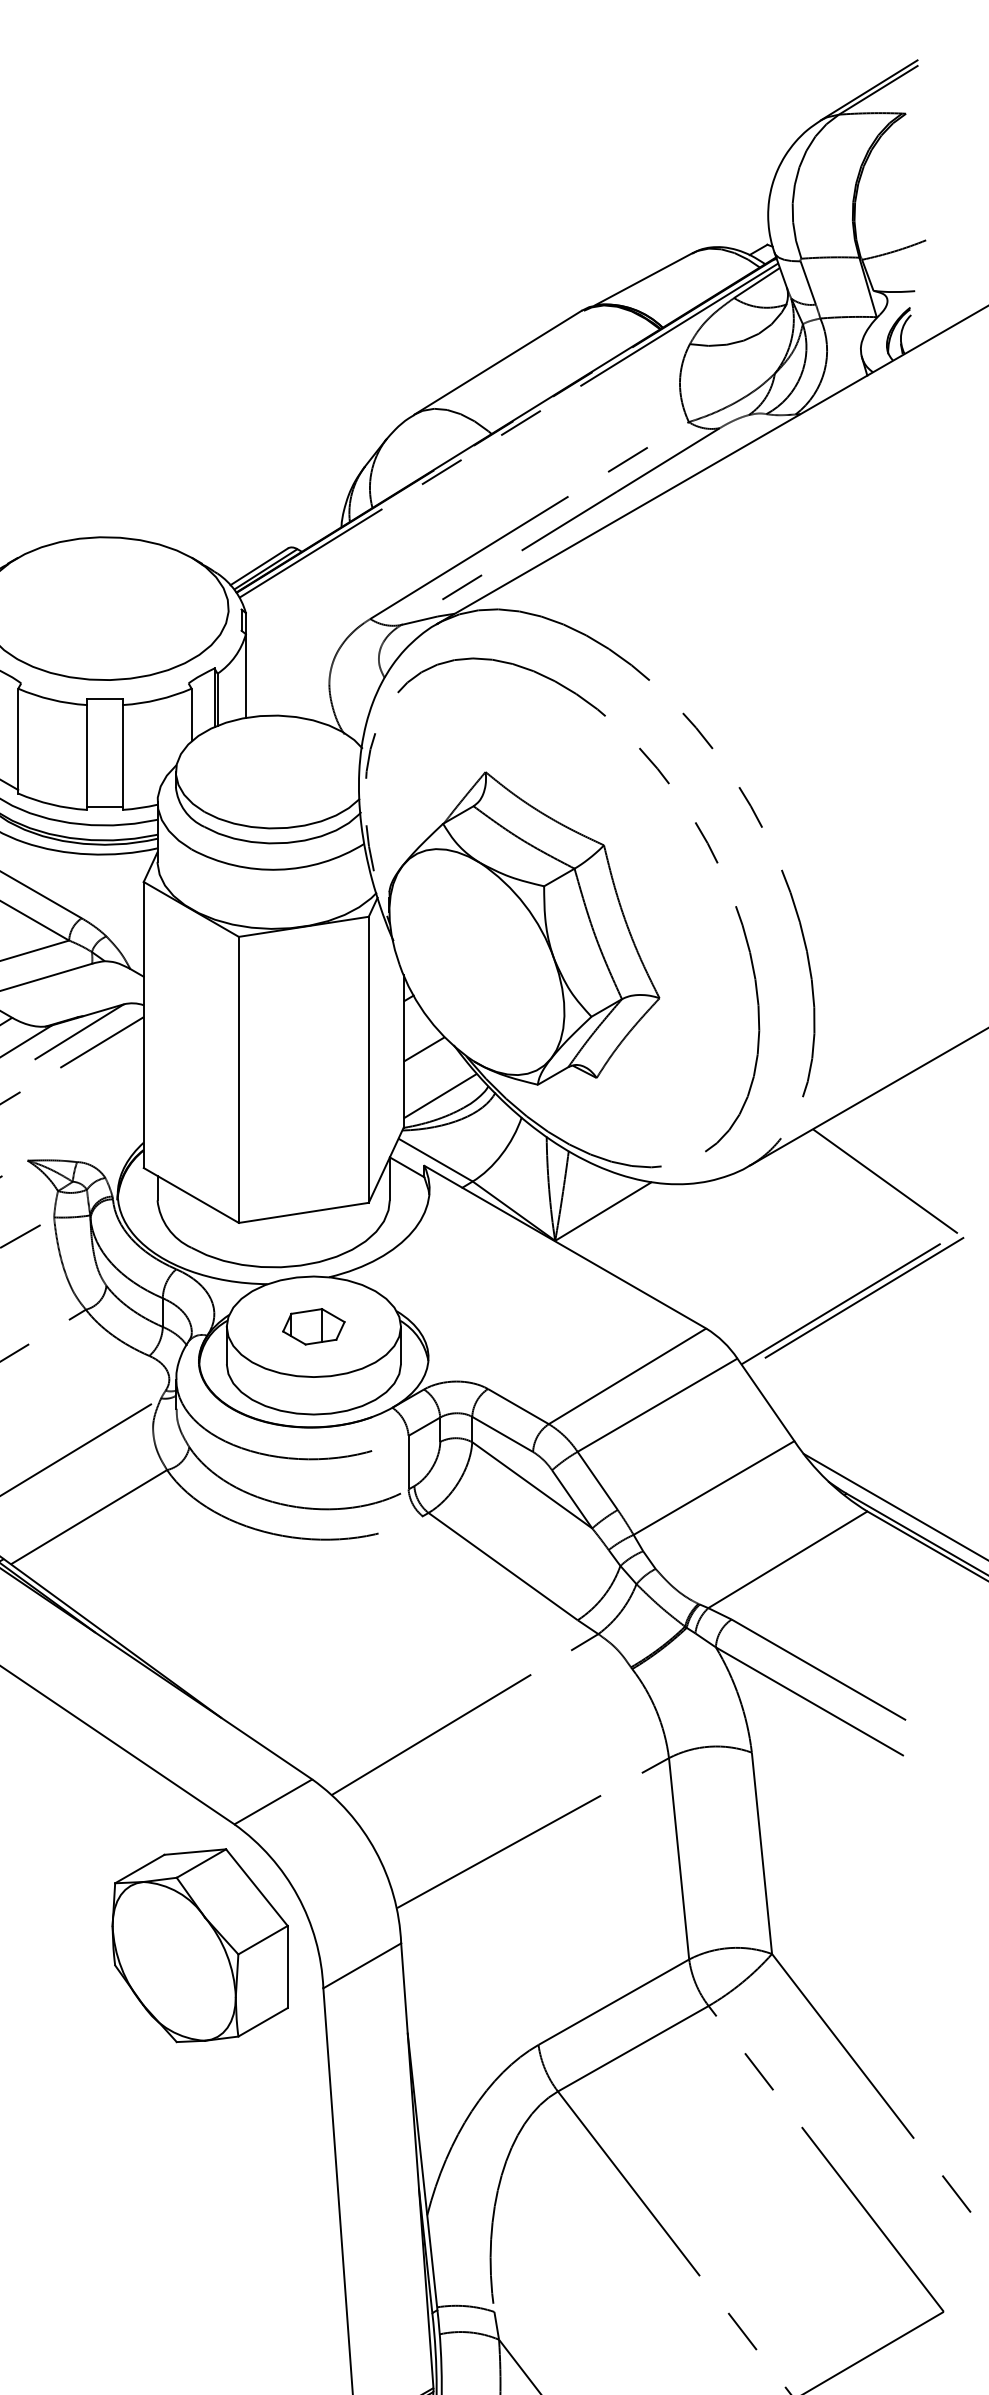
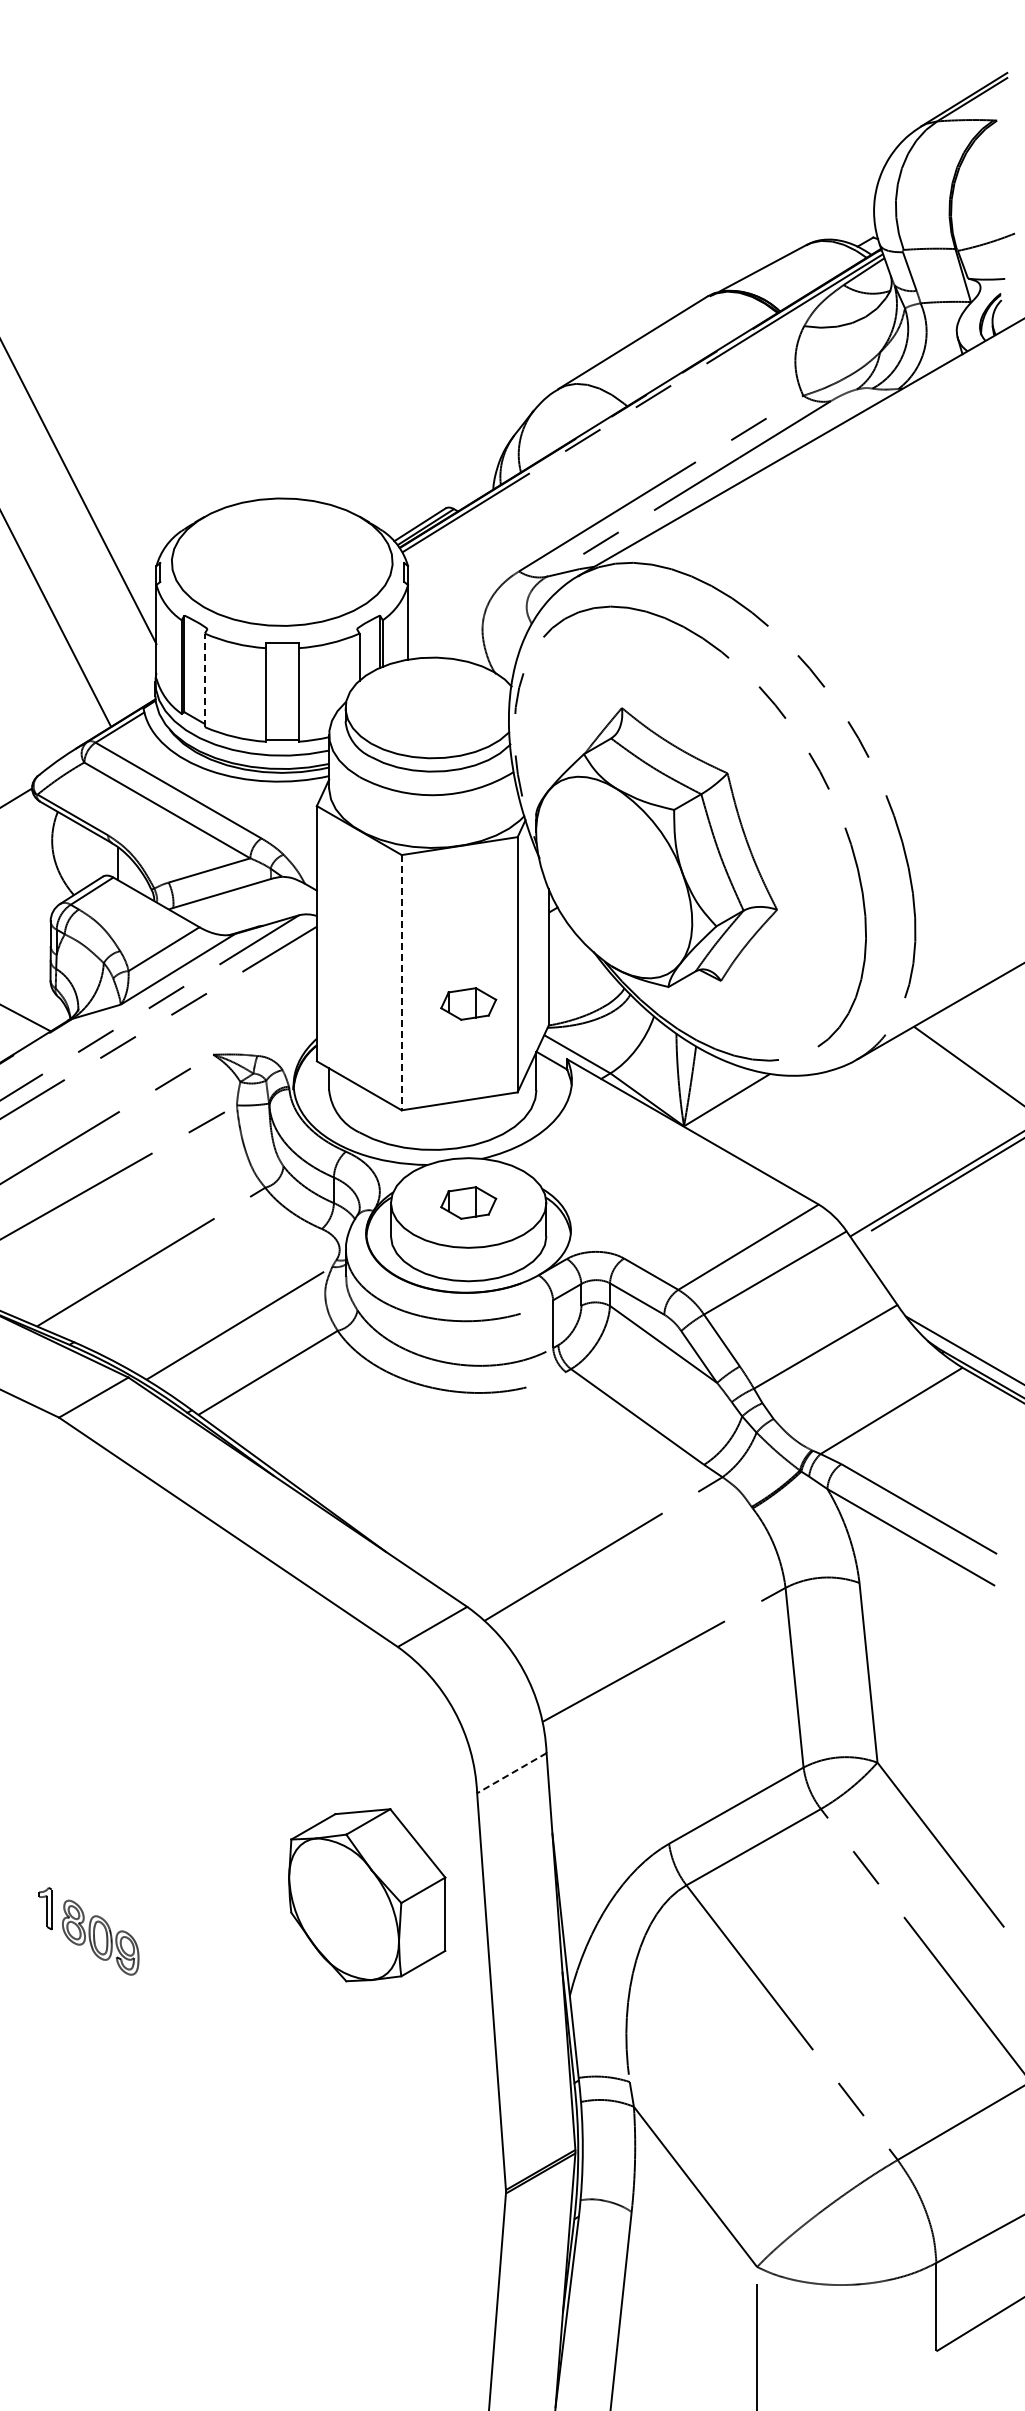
line: (17, 741) -> (204, 680), solid -> dashed
line: (423, 1049) -> (566, 955), removed
line: (238, 1079) -> (401, 982), solid -> dashed
line: (440, 1096) -> (581, 997), removed
part: (313, 1103) -> (468, 1003), added
part: (200, 1945) -> (367, 1895), moved
line: (361, 1966) -> (511, 1773), solid -> dashed

